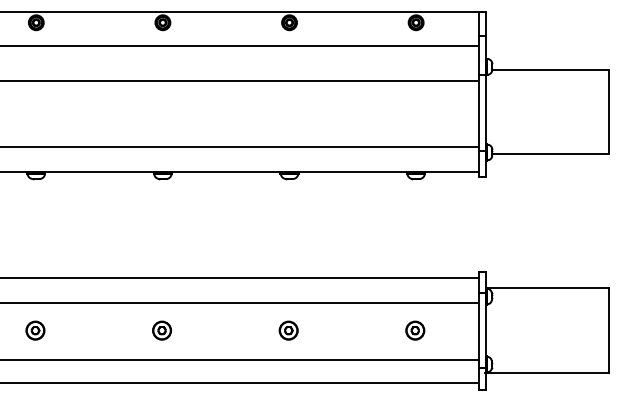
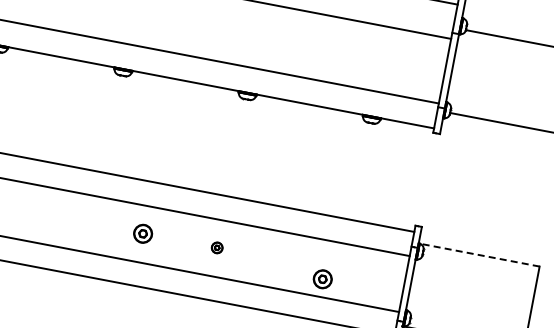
line: (547, 288) -> (479, 255), solid -> dashed
part: (161, 330) -> (142, 233), moved
part: (288, 330) -> (217, 247), size x0.6
part: (415, 330) -> (323, 279), moved

